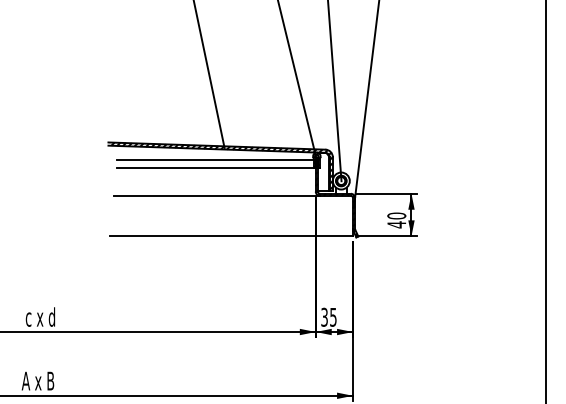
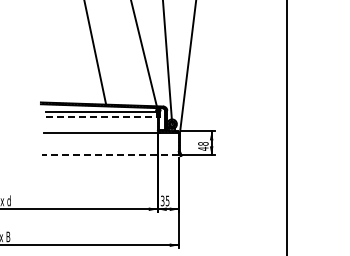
line: (215, 169) -> (101, 117), solid -> dashed
text: (397, 215) -> (203, 143), 40 -> 48
line: (231, 236) -> (110, 155), solid -> dashed

